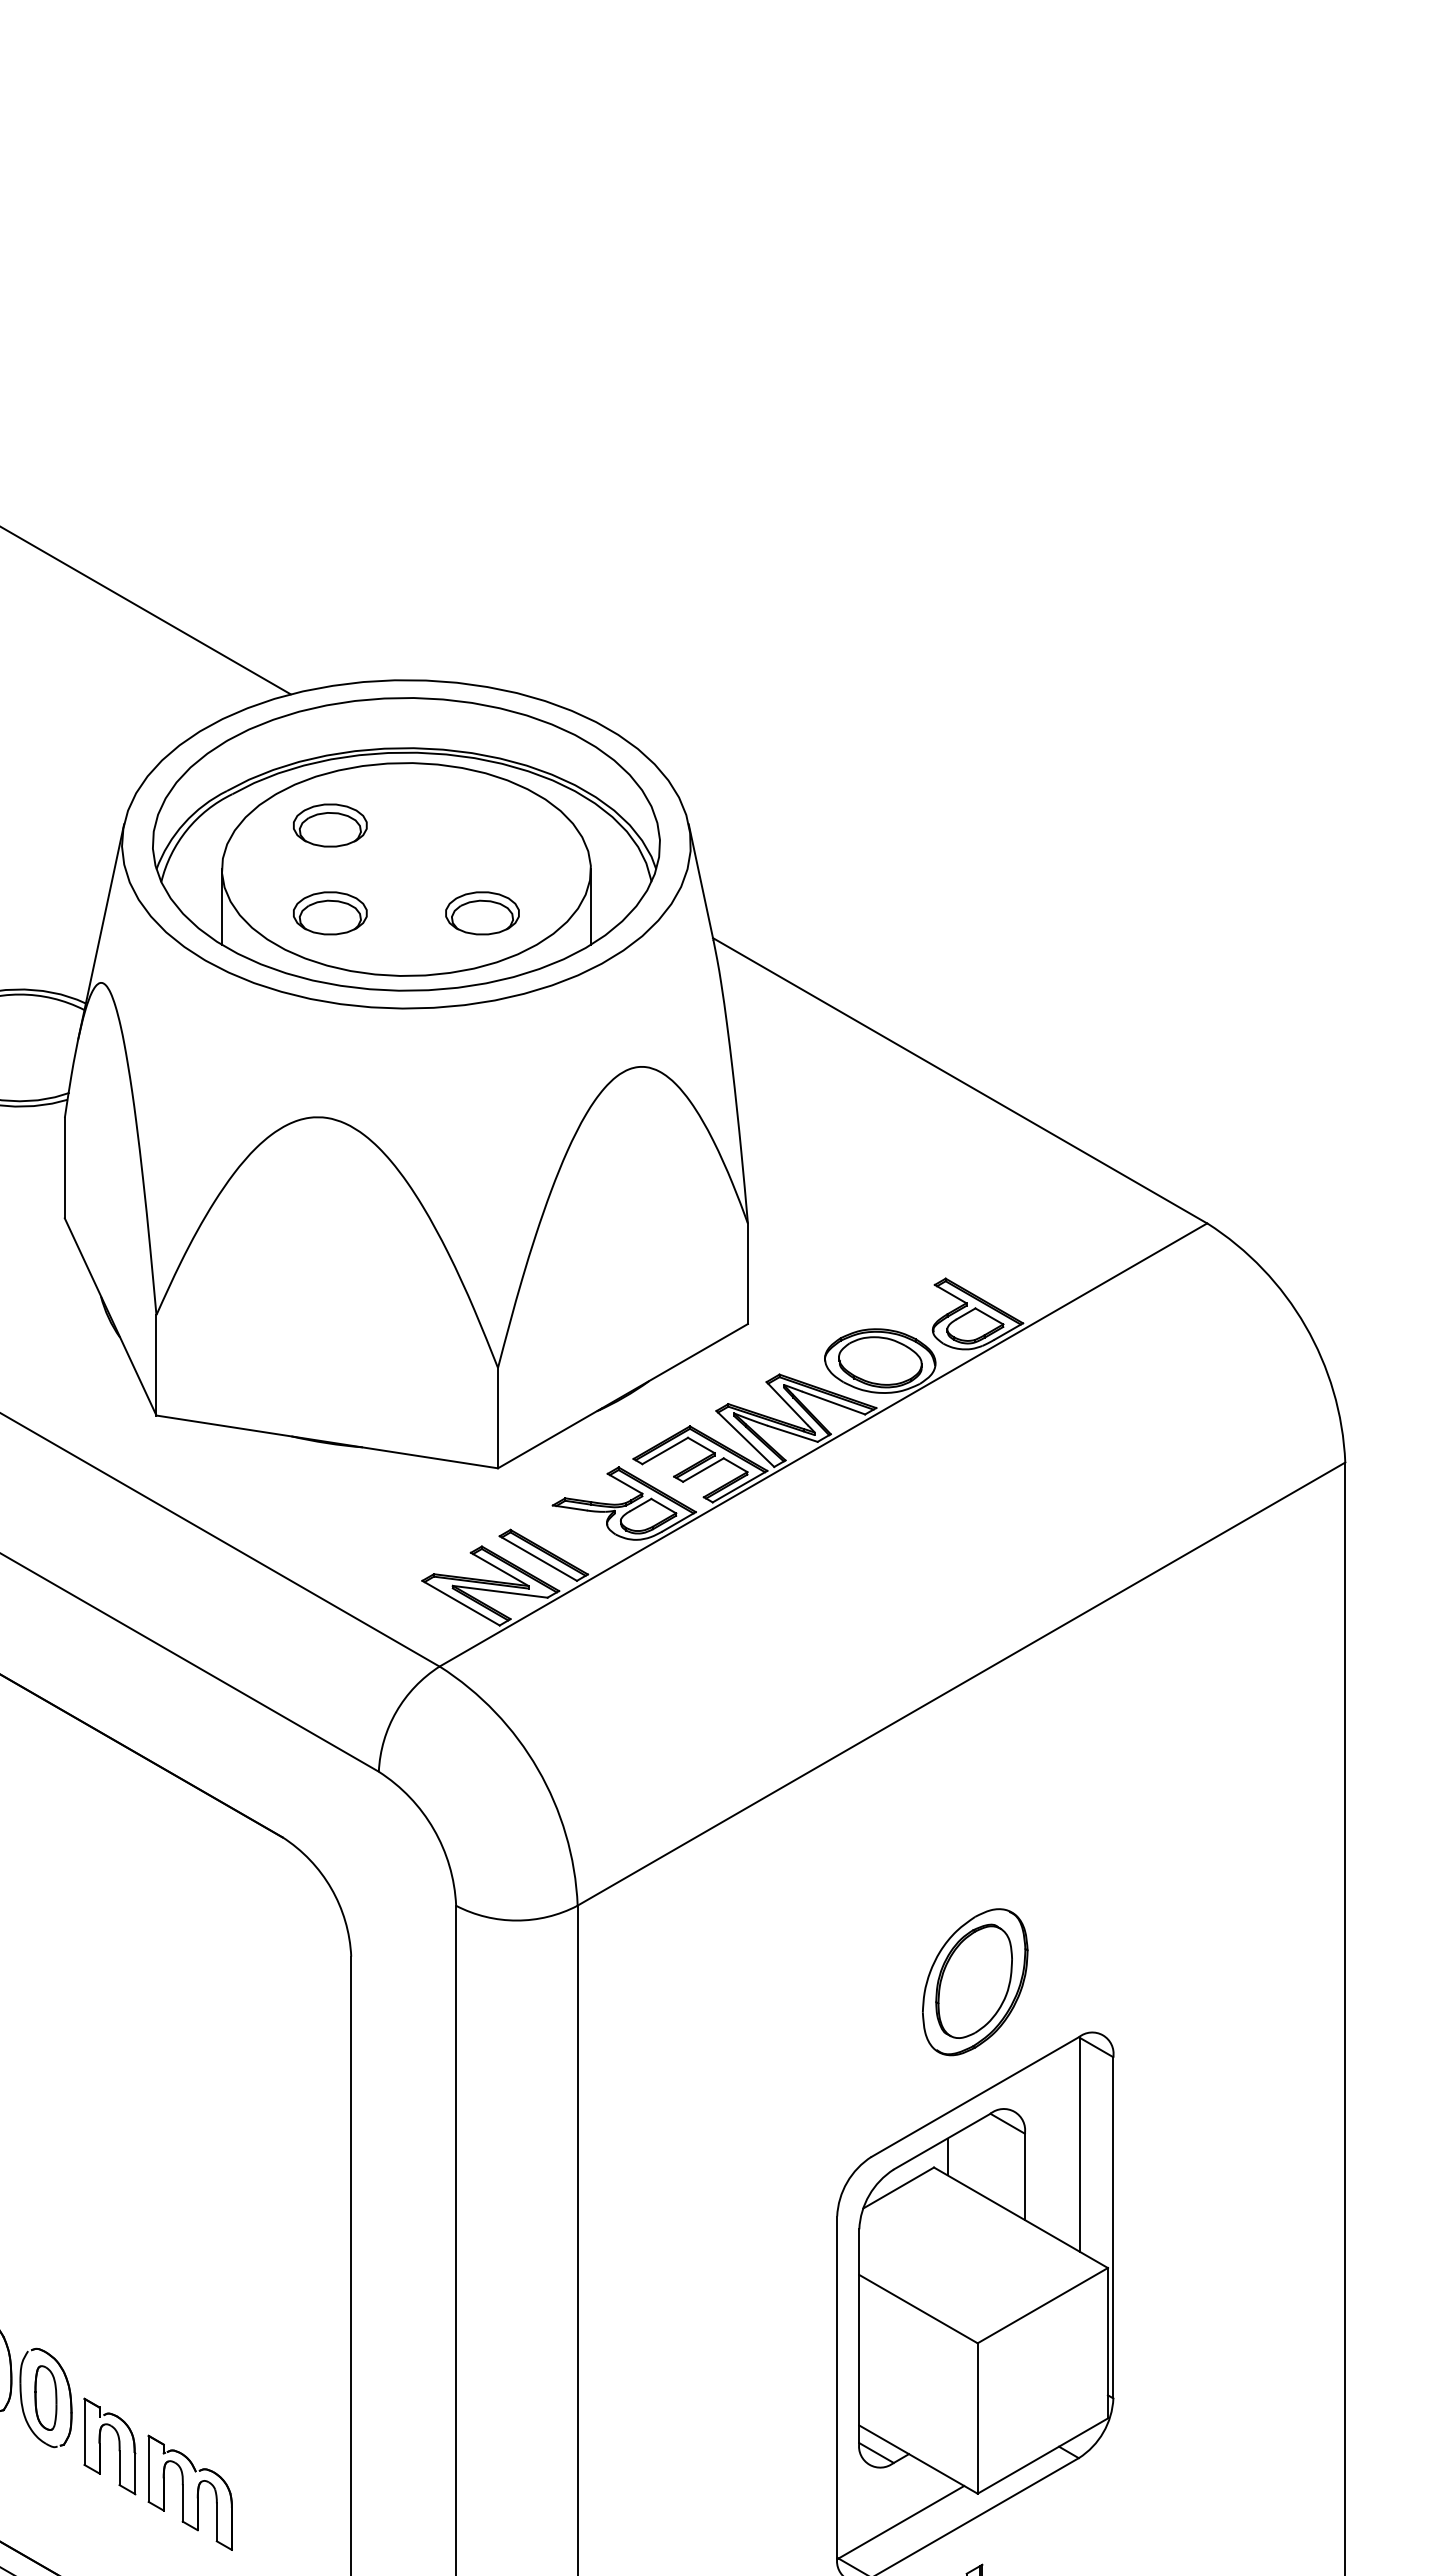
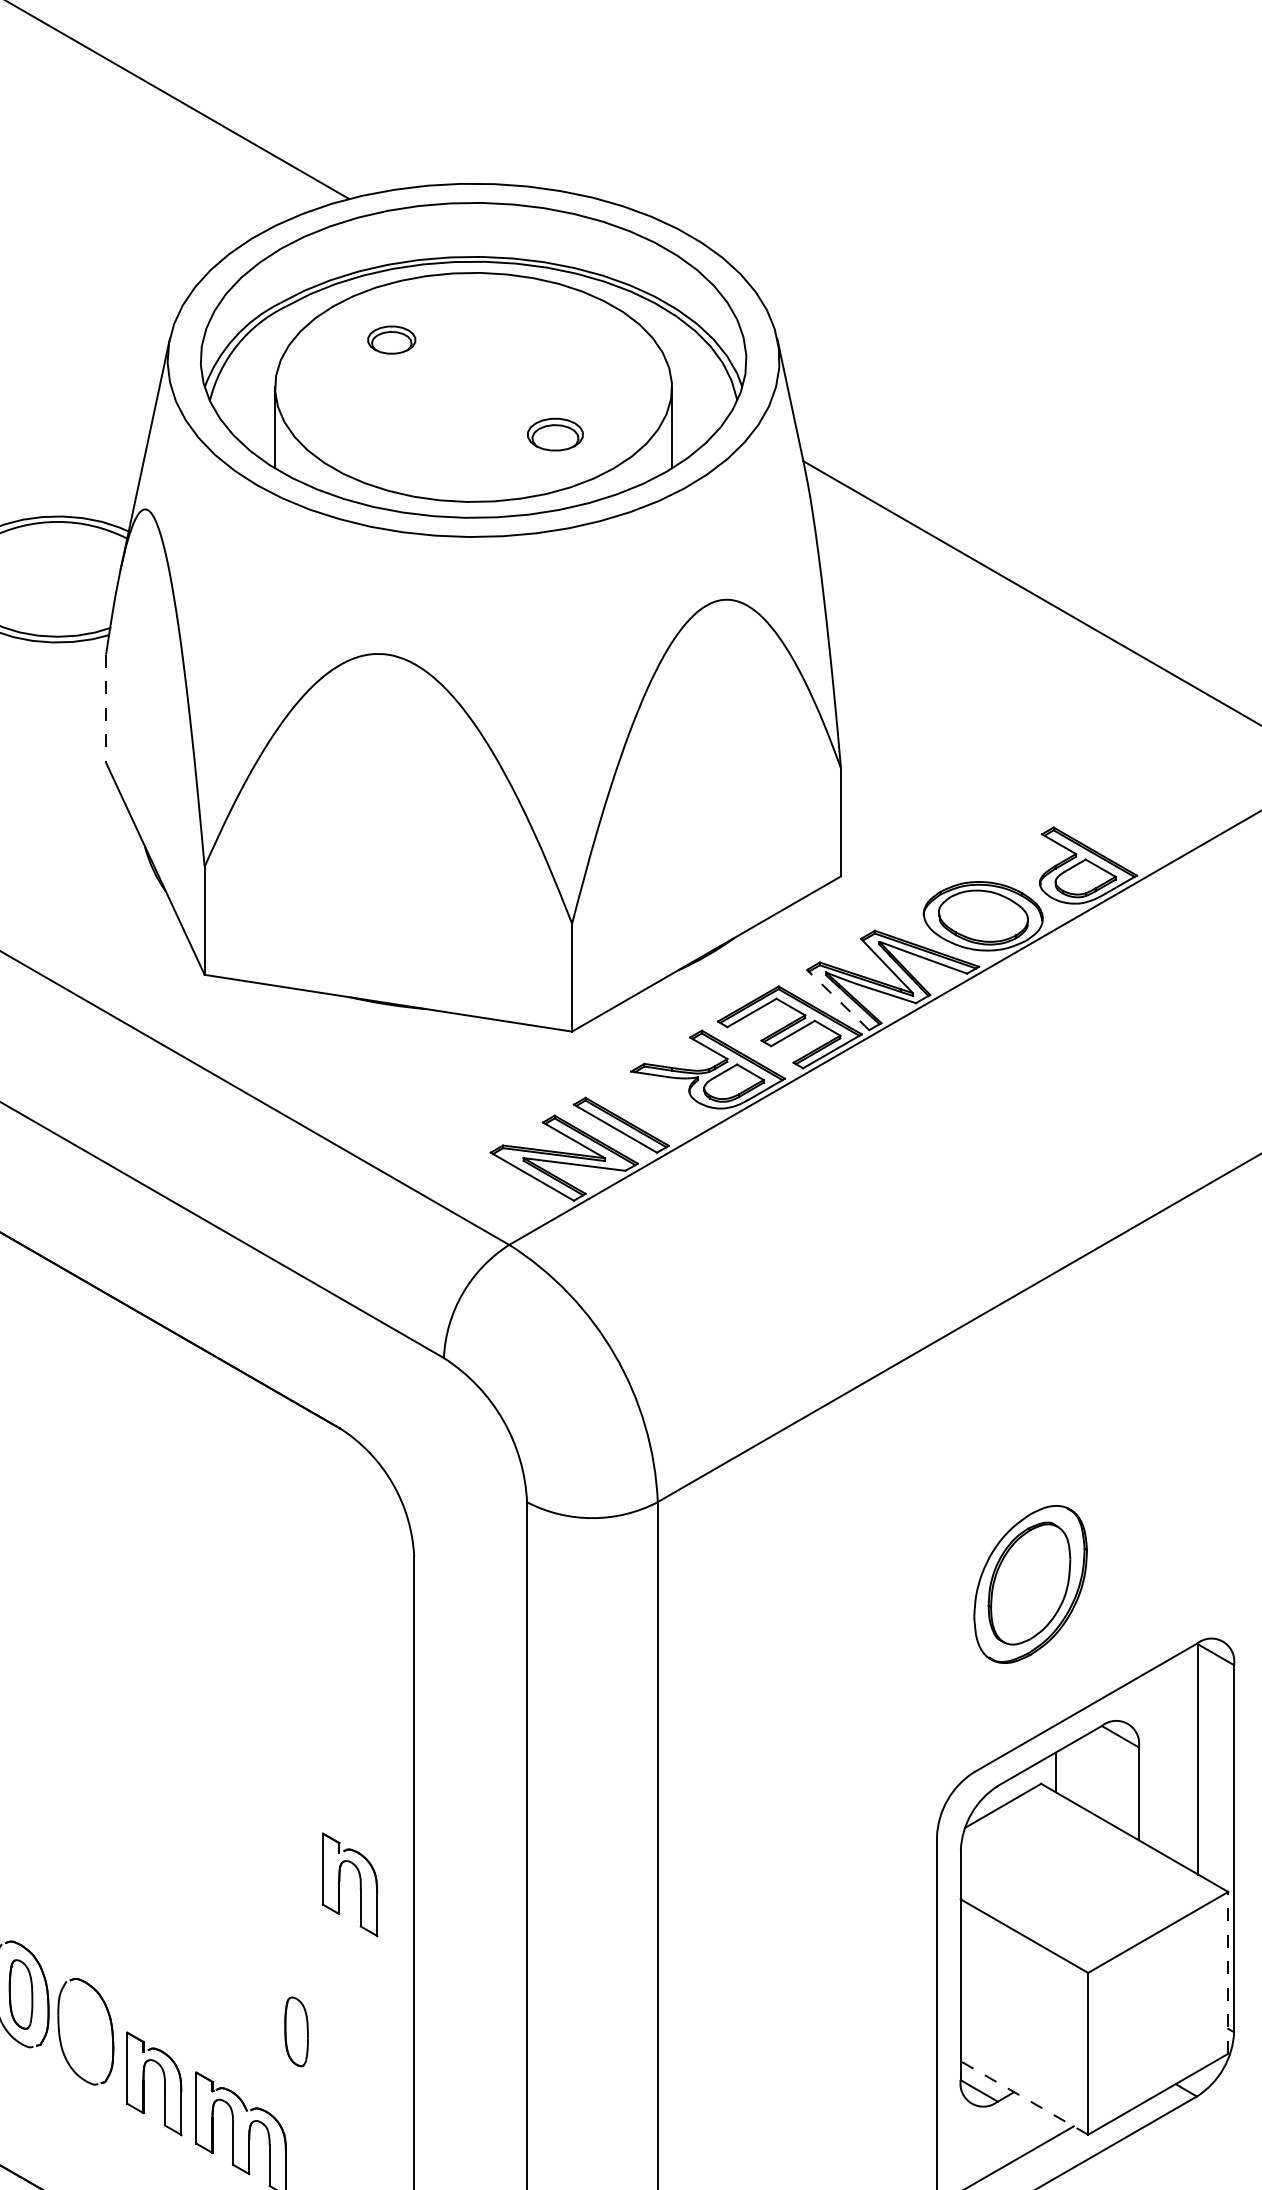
part: (330, 825) -> (391, 340), size x0.6
part: (330, 913) -> (391, 434), removed
part: (482, 913) -> (555, 434), size x0.7
line: (64, 1168) -> (105, 709), solid -> dashed
line: (745, 1438) -> (838, 999), solid -> dashed
part: (975, 1982) -> (1030, 1584), moved
part: (282, 2261) -> (340, 1884), added
line: (1107, 2342) -> (1227, 1972), solid -> dashed
part: (45, 2397) -> (296, 2031), moved
line: (918, 2459) -> (1024, 2097), solid -> dashed

